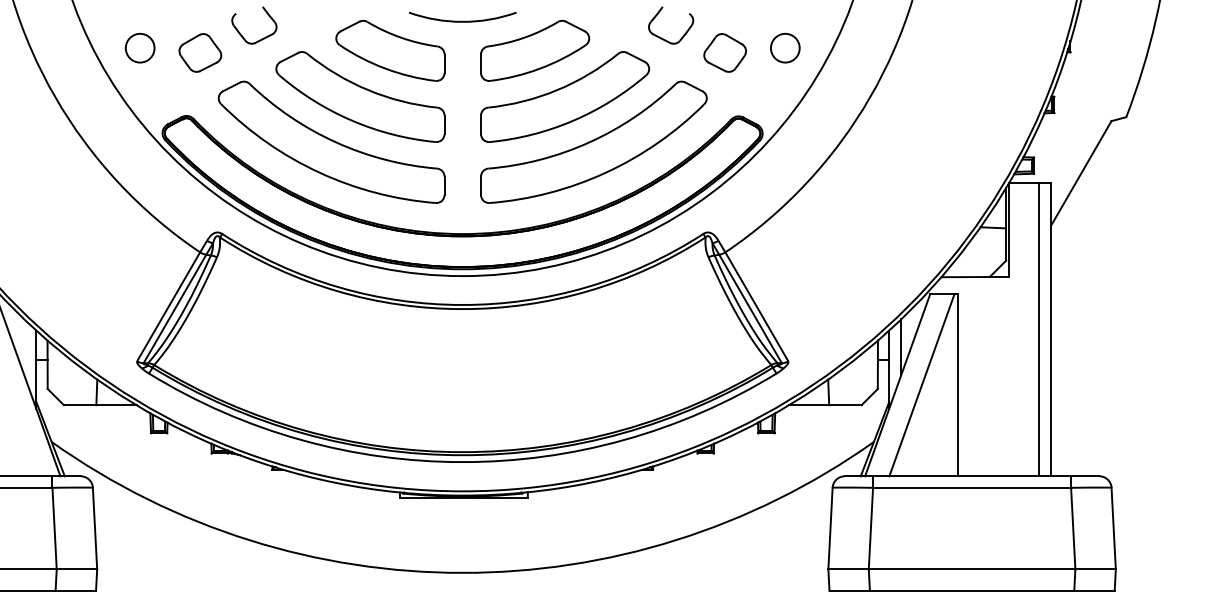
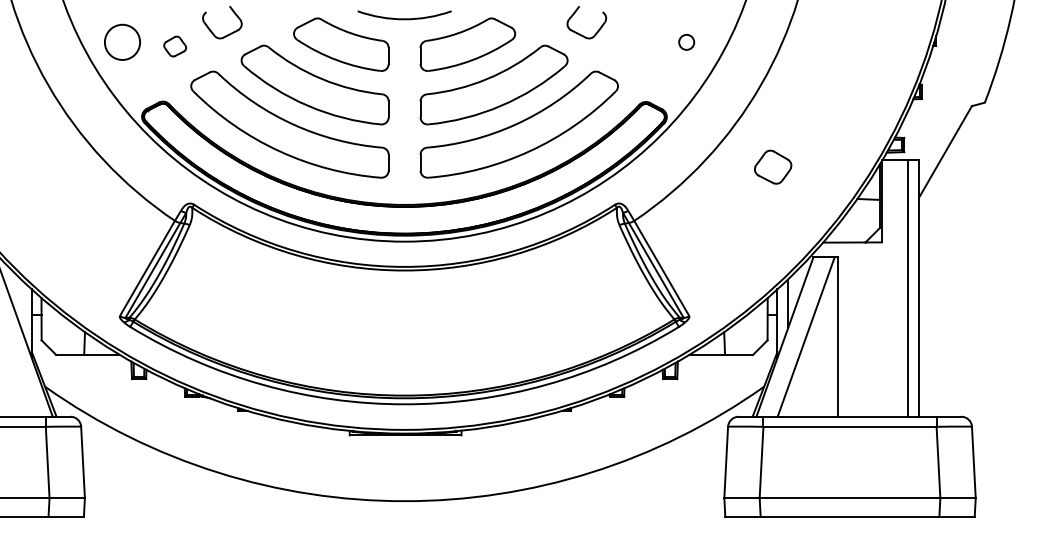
circle: (139, 47) -> (121, 41), size x1.4
circle: (784, 47) -> (685, 41), size x0.6
part: (200, 52) -> (175, 46), size x0.6
part: (724, 52) -> (772, 166), moved

